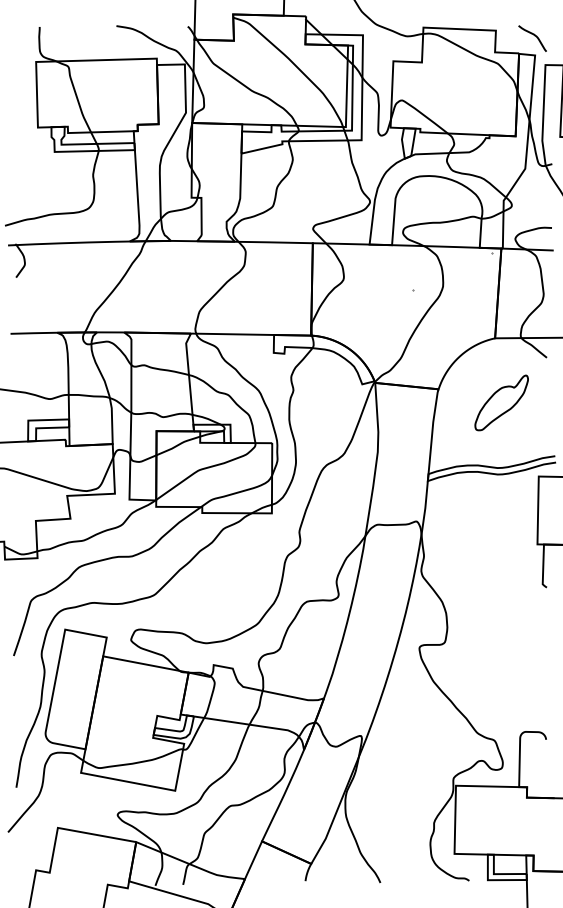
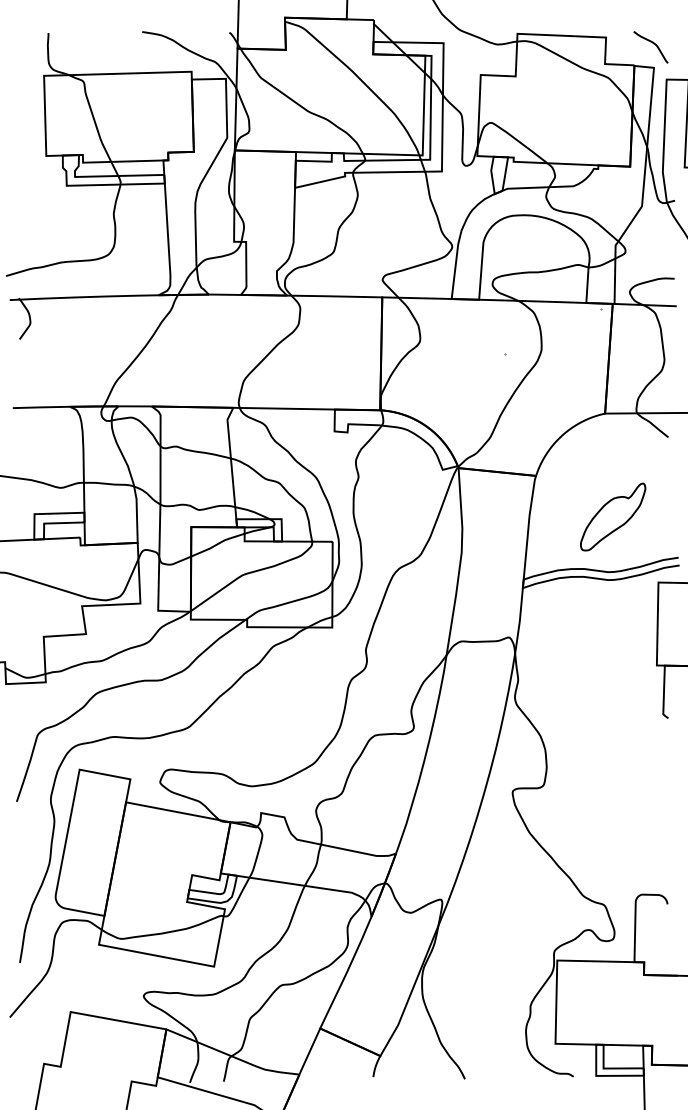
part: (501, 402) -> (612, 516), moved

